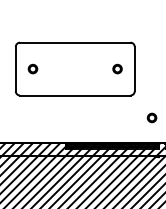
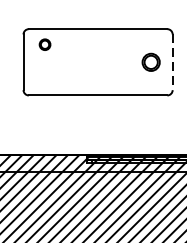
part: (32, 68) -> (44, 44), moved
part: (117, 68) -> (151, 61), size x1.6
line: (134, 69) -> (172, 62), solid -> dashed

